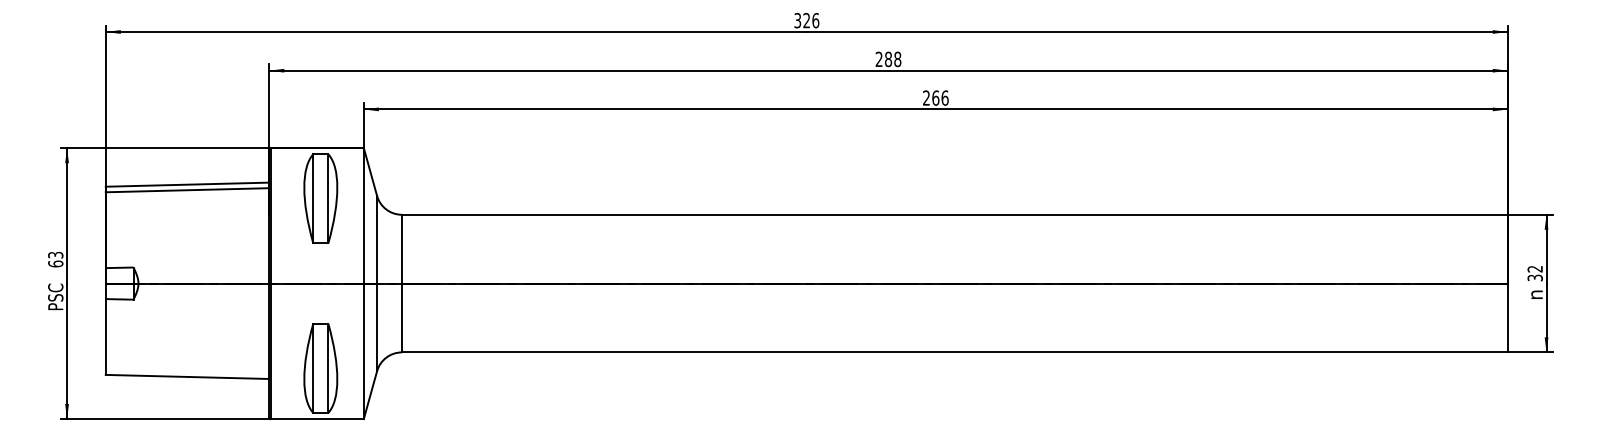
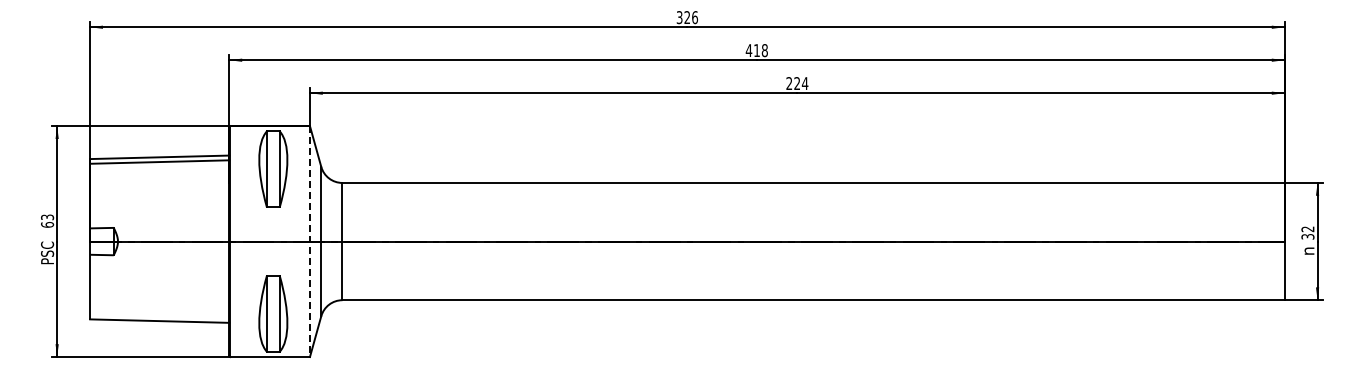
text: (883, 59) -> (752, 50), 288 -> 418
text: (940, 98) -> (801, 83), 266 -> 224
line: (363, 284) -> (309, 242), solid -> dashed

